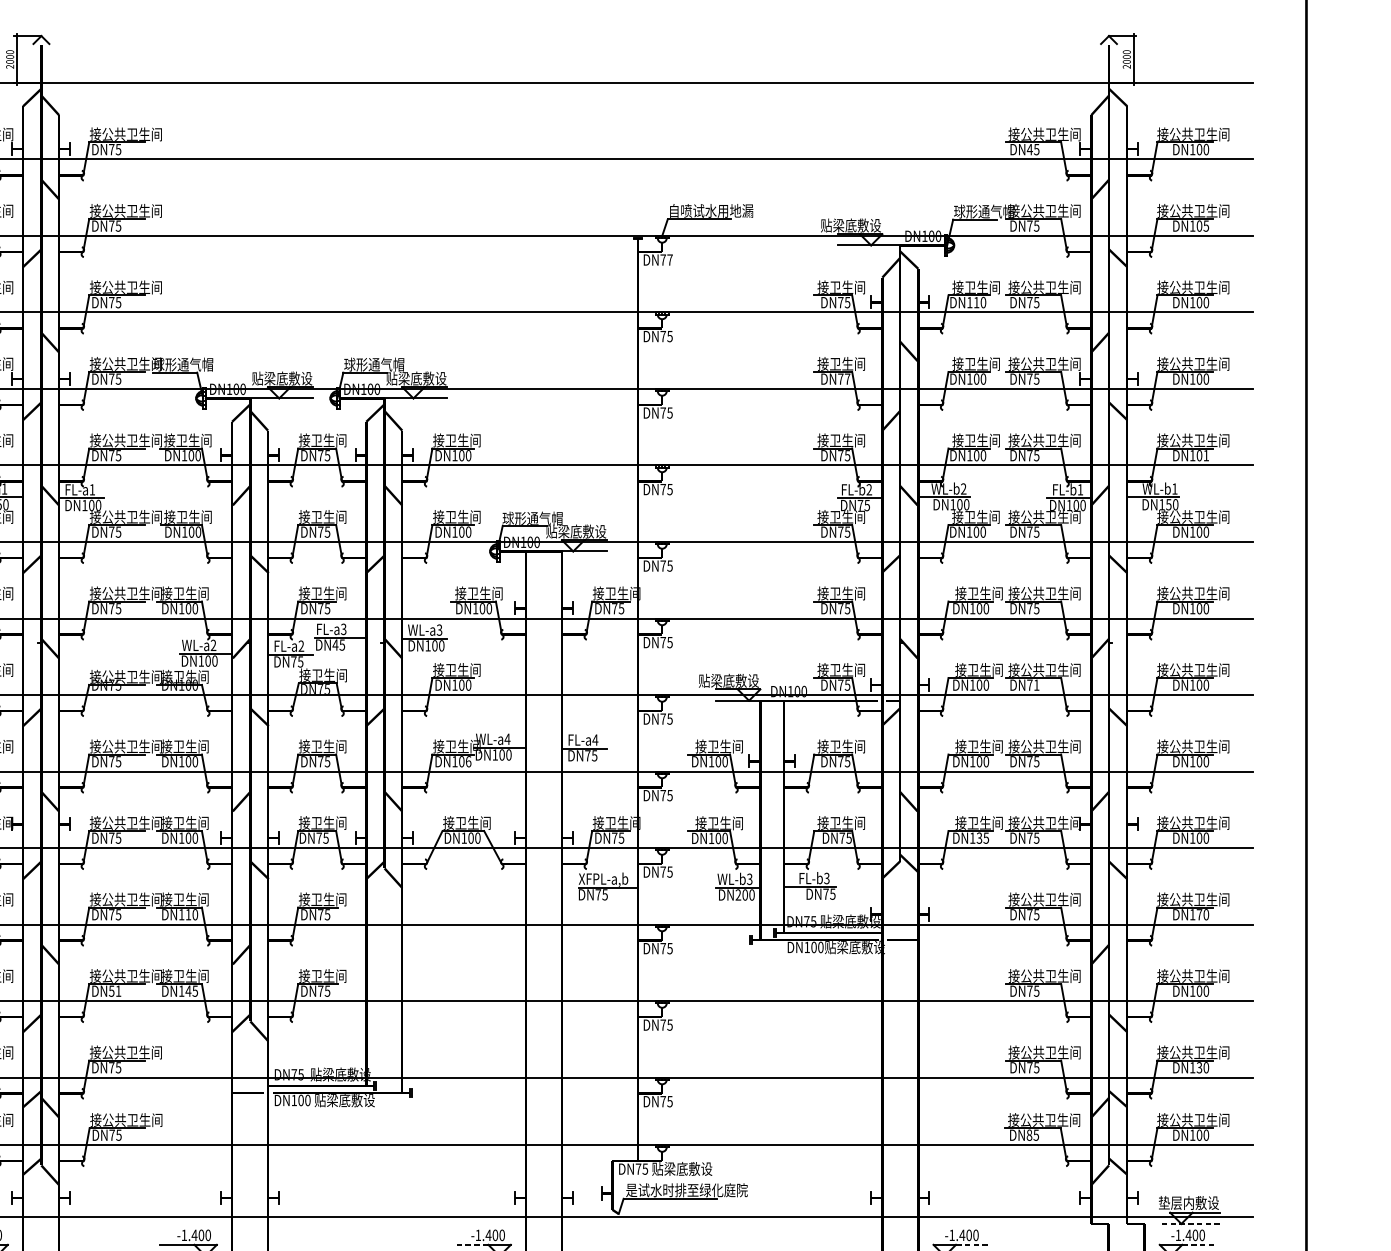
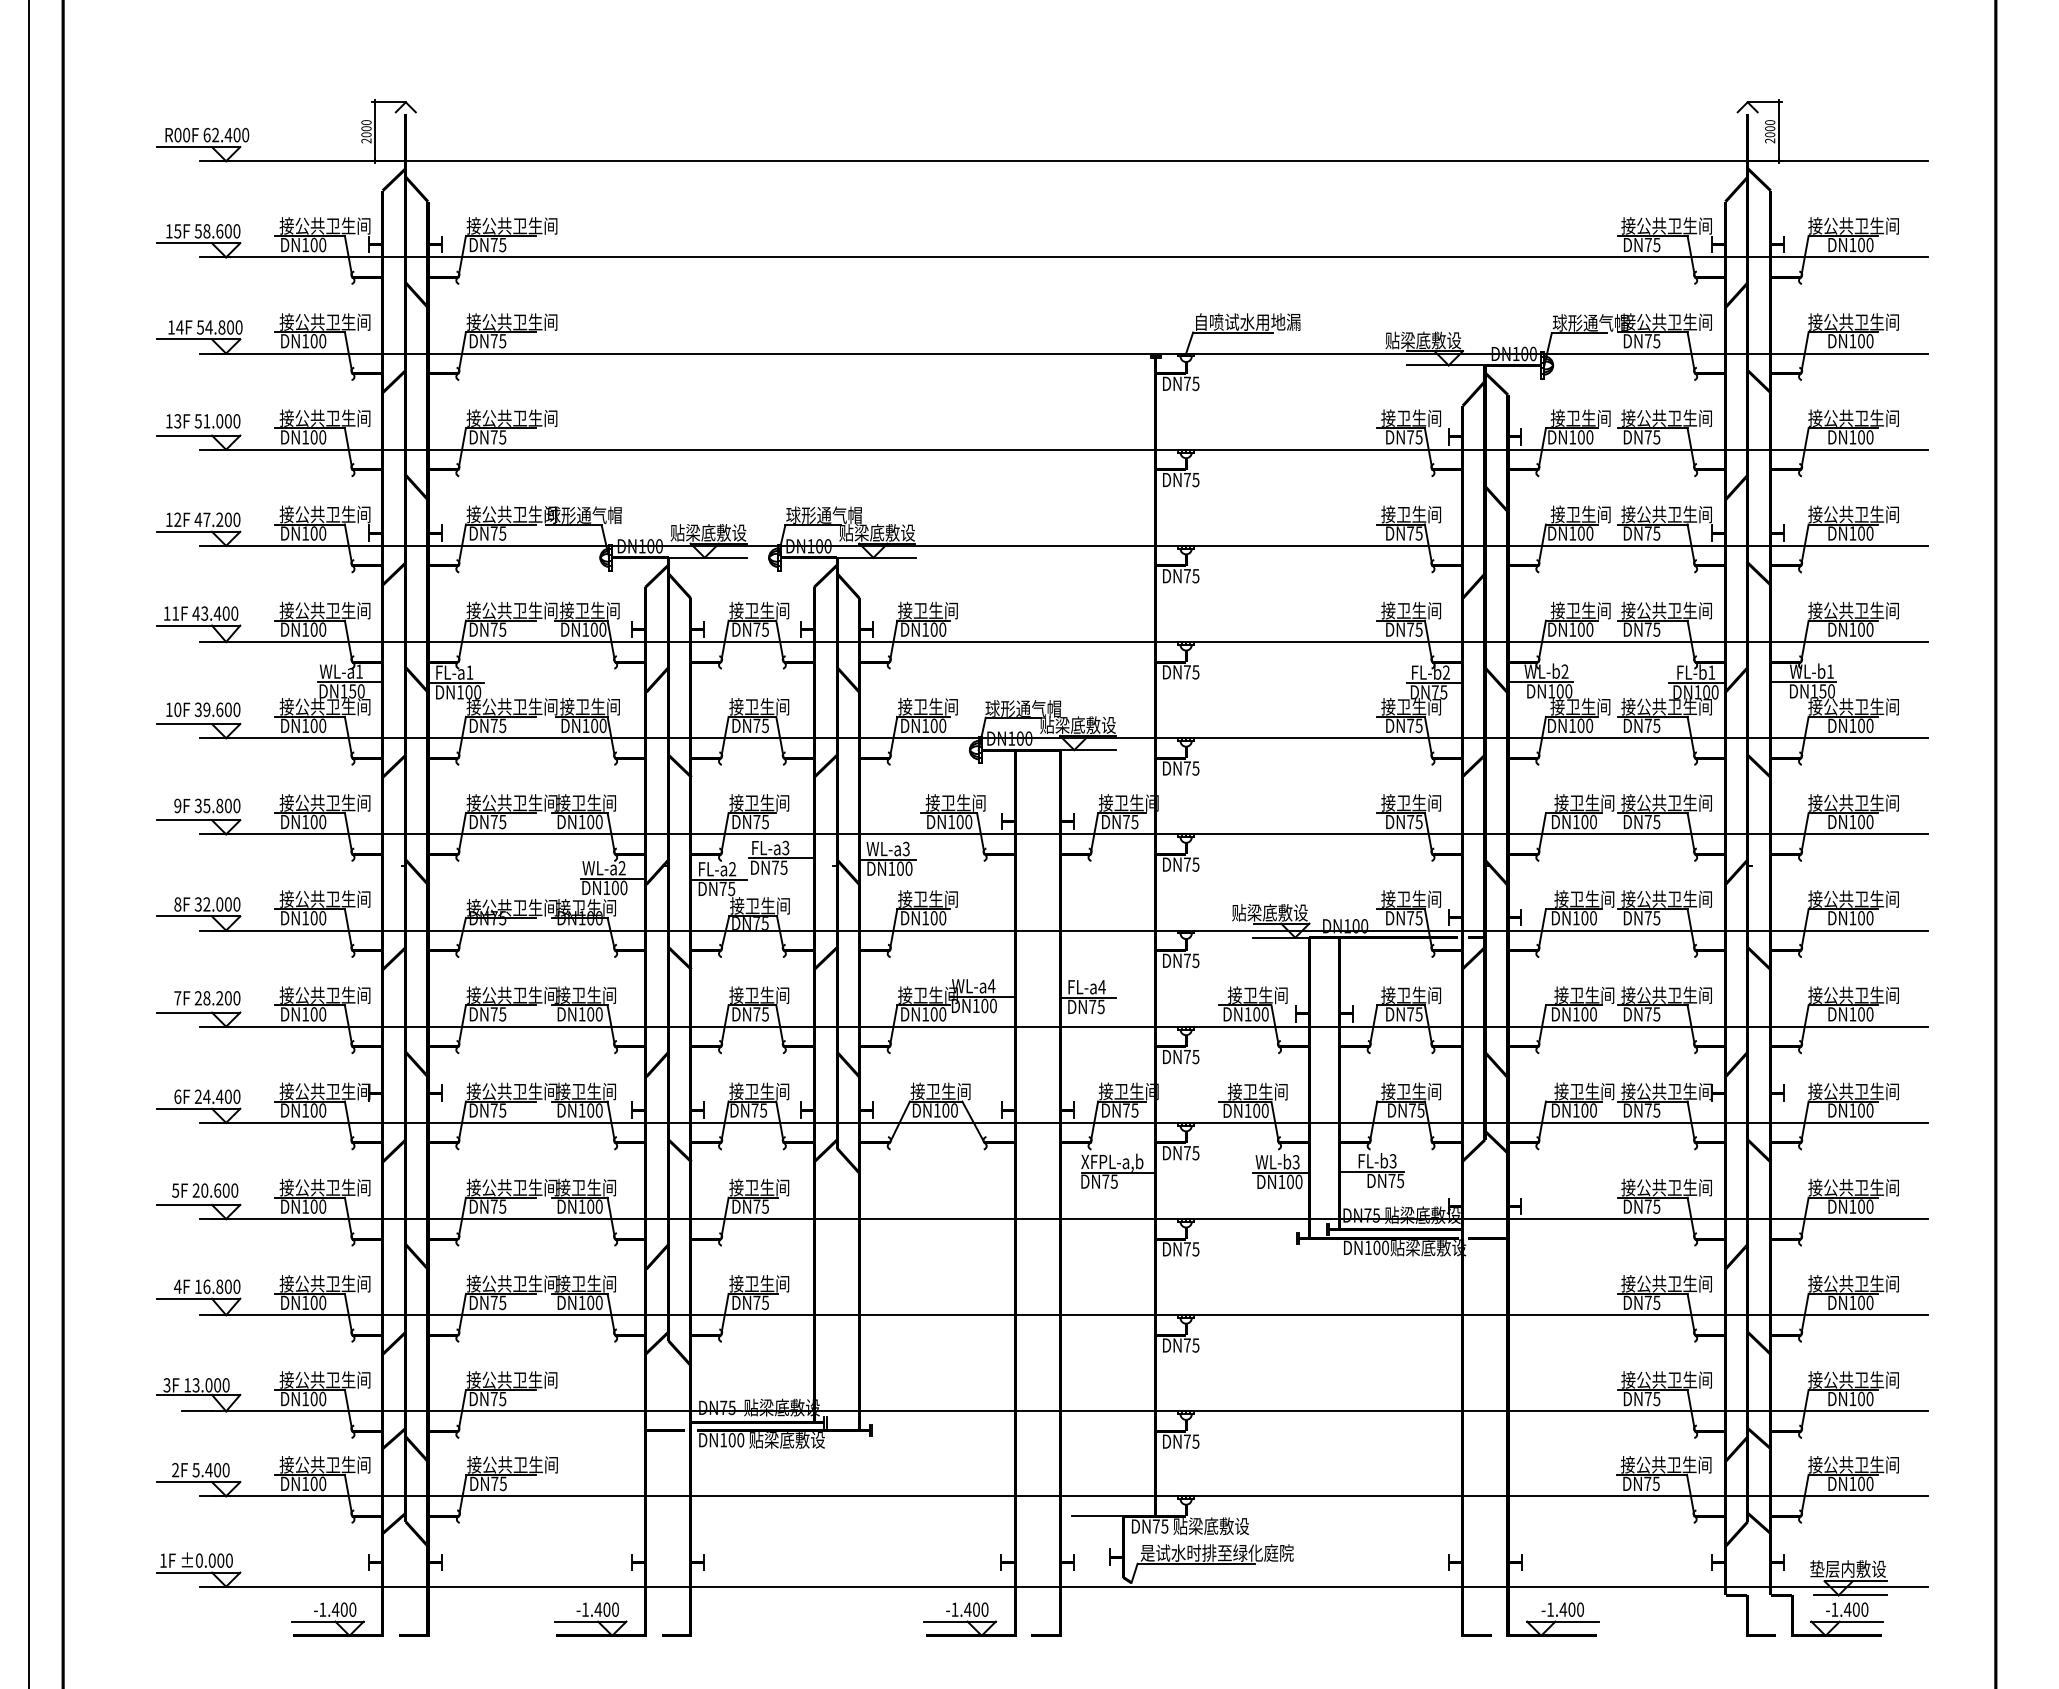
text: (1030, 149) -> (1648, 244), DN45 -> DN75
text: (1205, 226) -> (1869, 341), DN105 -> DN100
text: (669, 259) -> (1195, 383), DN77 -> DN75
text: (975, 302) -> (1580, 437), DN110 -> DN100
text: (847, 379) -> (1418, 533), DN77 -> DN75
text: (1205, 455) -> (1869, 629), DN101 -> DN100
text: (335, 644) -> (775, 867), DN45 -> DN75
text: (1036, 685) -> (1656, 918), DN71 -> DN75
text: (468, 761) -> (942, 1014), DN106 -> DN100
text: (982, 838) -> (1588, 1110), DN135 -> DN100
text: (738, 894) -> (1281, 1181), DN200 -> DN100
text: (188, 914) -> (590, 1206), DN110 -> DN100
text: (1199, 914) -> (1861, 1206), DN170 -> DN100
text: (115, 990) -> (498, 1302), DN51 -> DN75
text: (191, 990) -> (594, 1302), DN145 -> DN100
text: (1198, 1067) -> (1860, 1398), DN130 -> DN100
text: (1029, 1134) -> (1647, 1483), DN85 -> DN75
line: (591, 1161) -> (1097, 1516), added
line: (1190, 1224) -> (1850, 1595), dashed -> solid
line: (470, 1244) -> (945, 1621), dashed -> solid
line: (973, 1244) -> (1577, 1621), dashed -> solid
line: (1199, 1244) -> (1861, 1621), dashed -> solid

